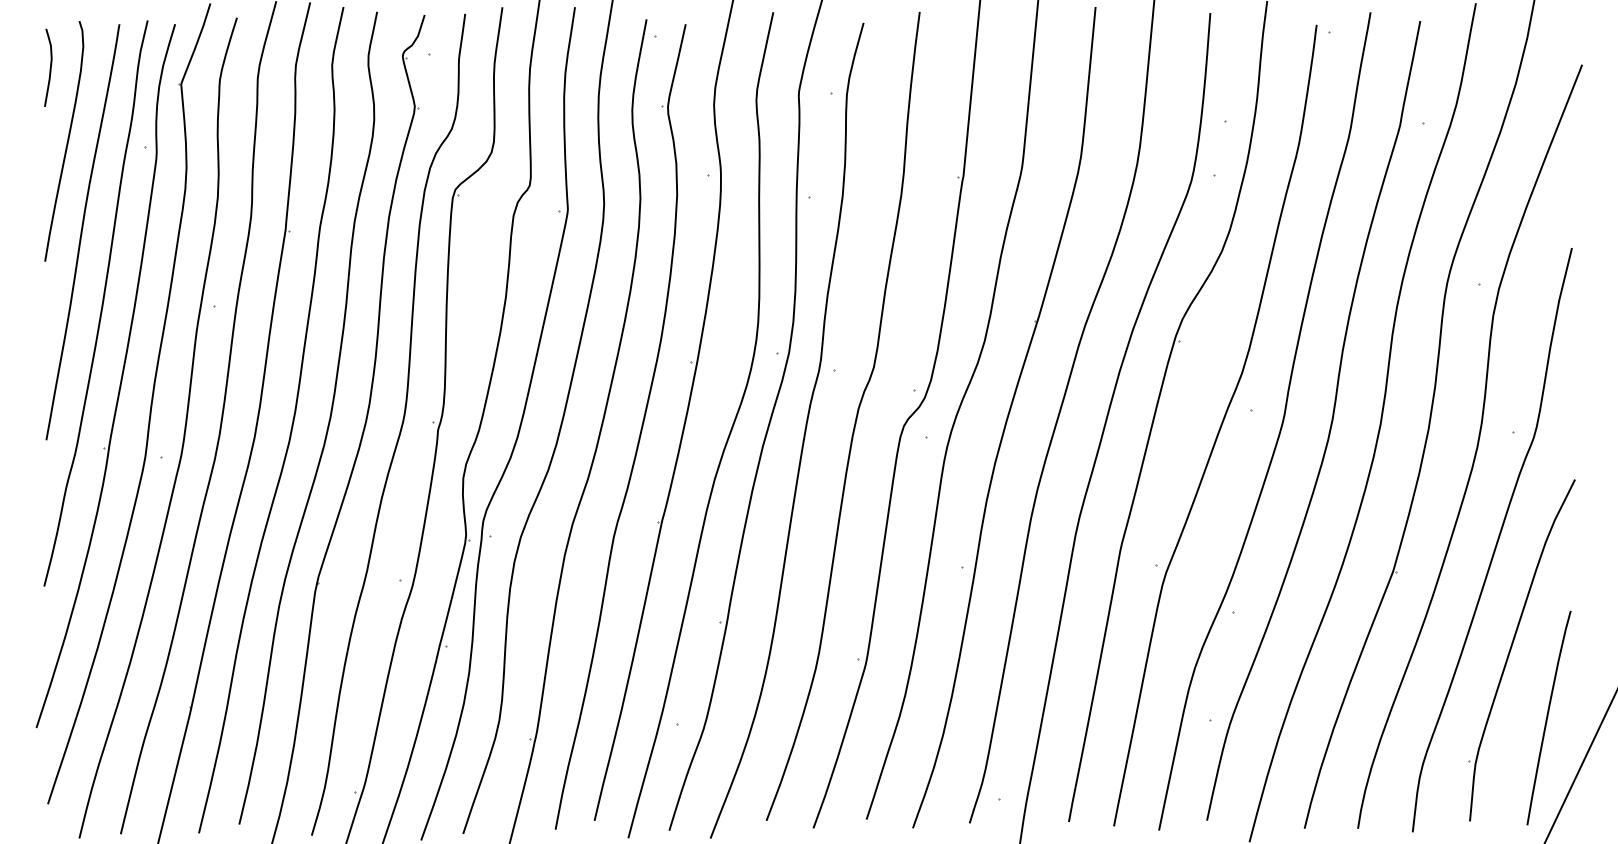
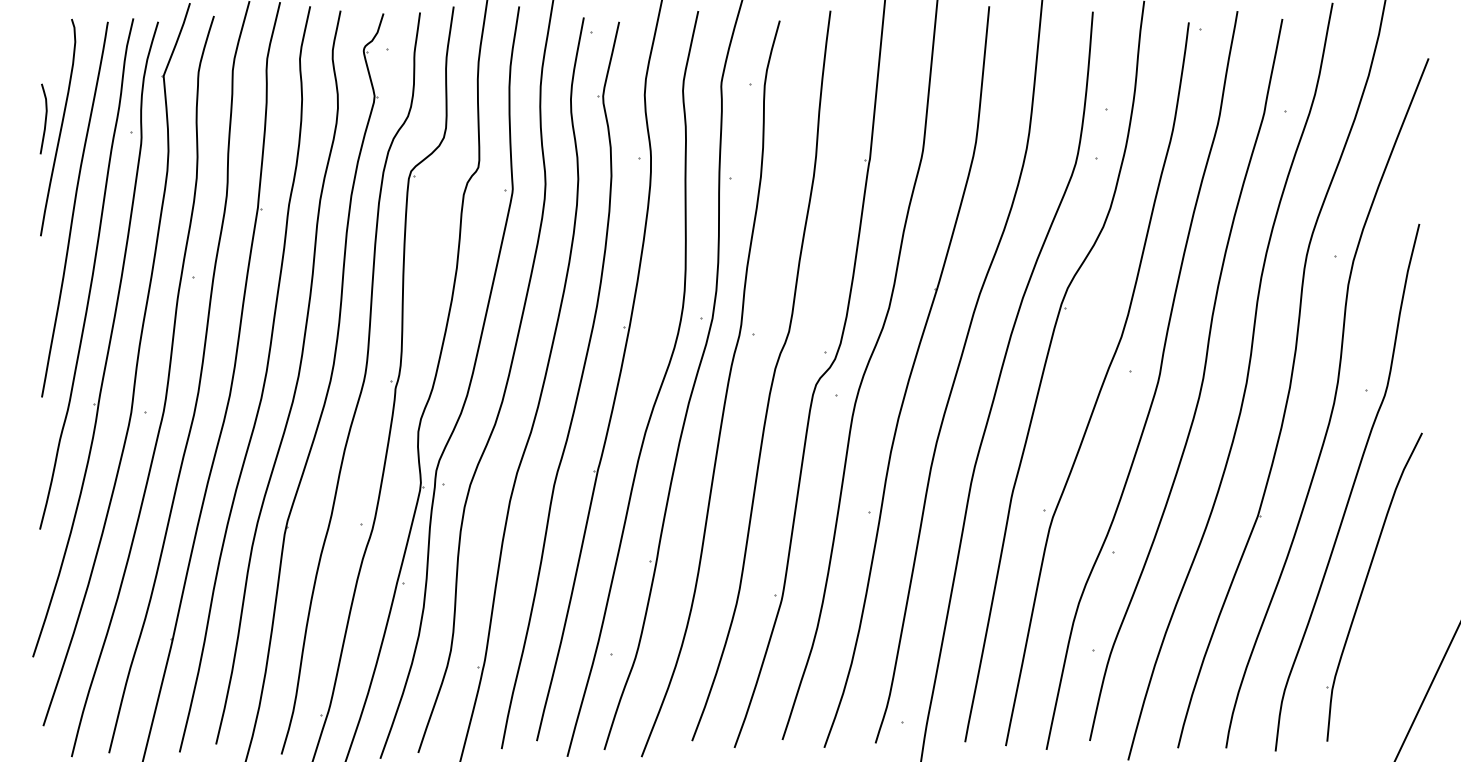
curve: (49, 68) -> (44, 119), moved
curve: (1548, 717) -> (1398, 647), removed

